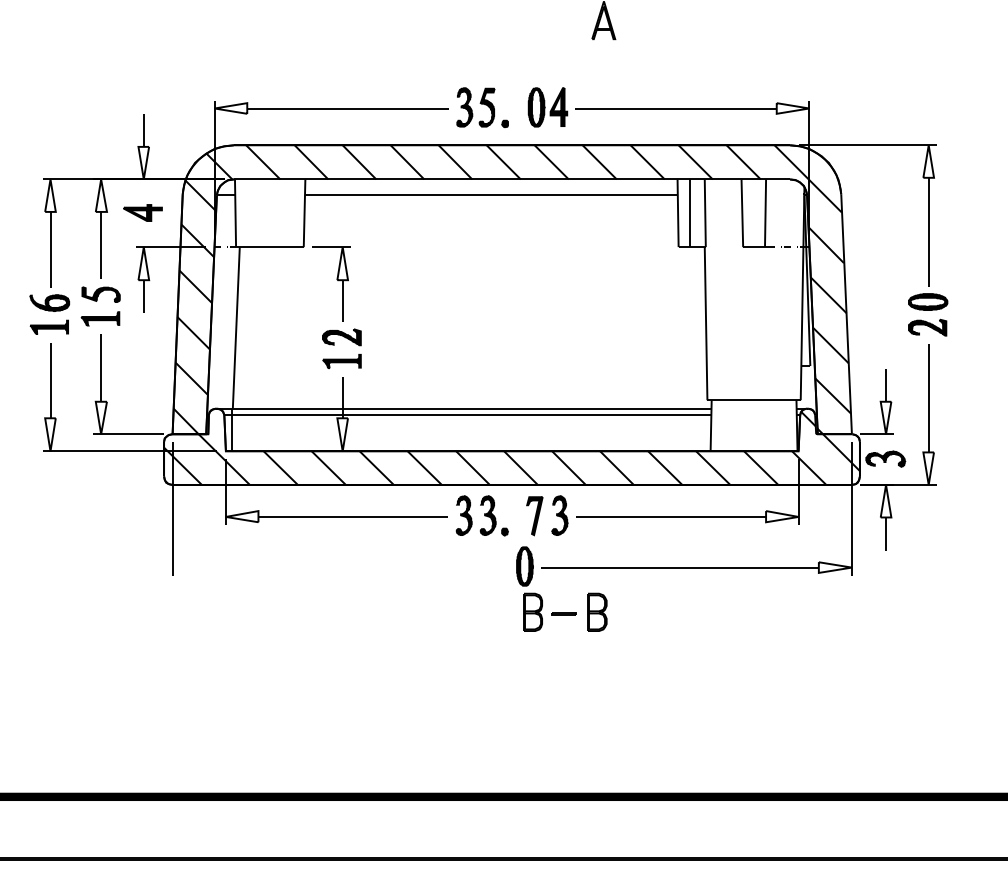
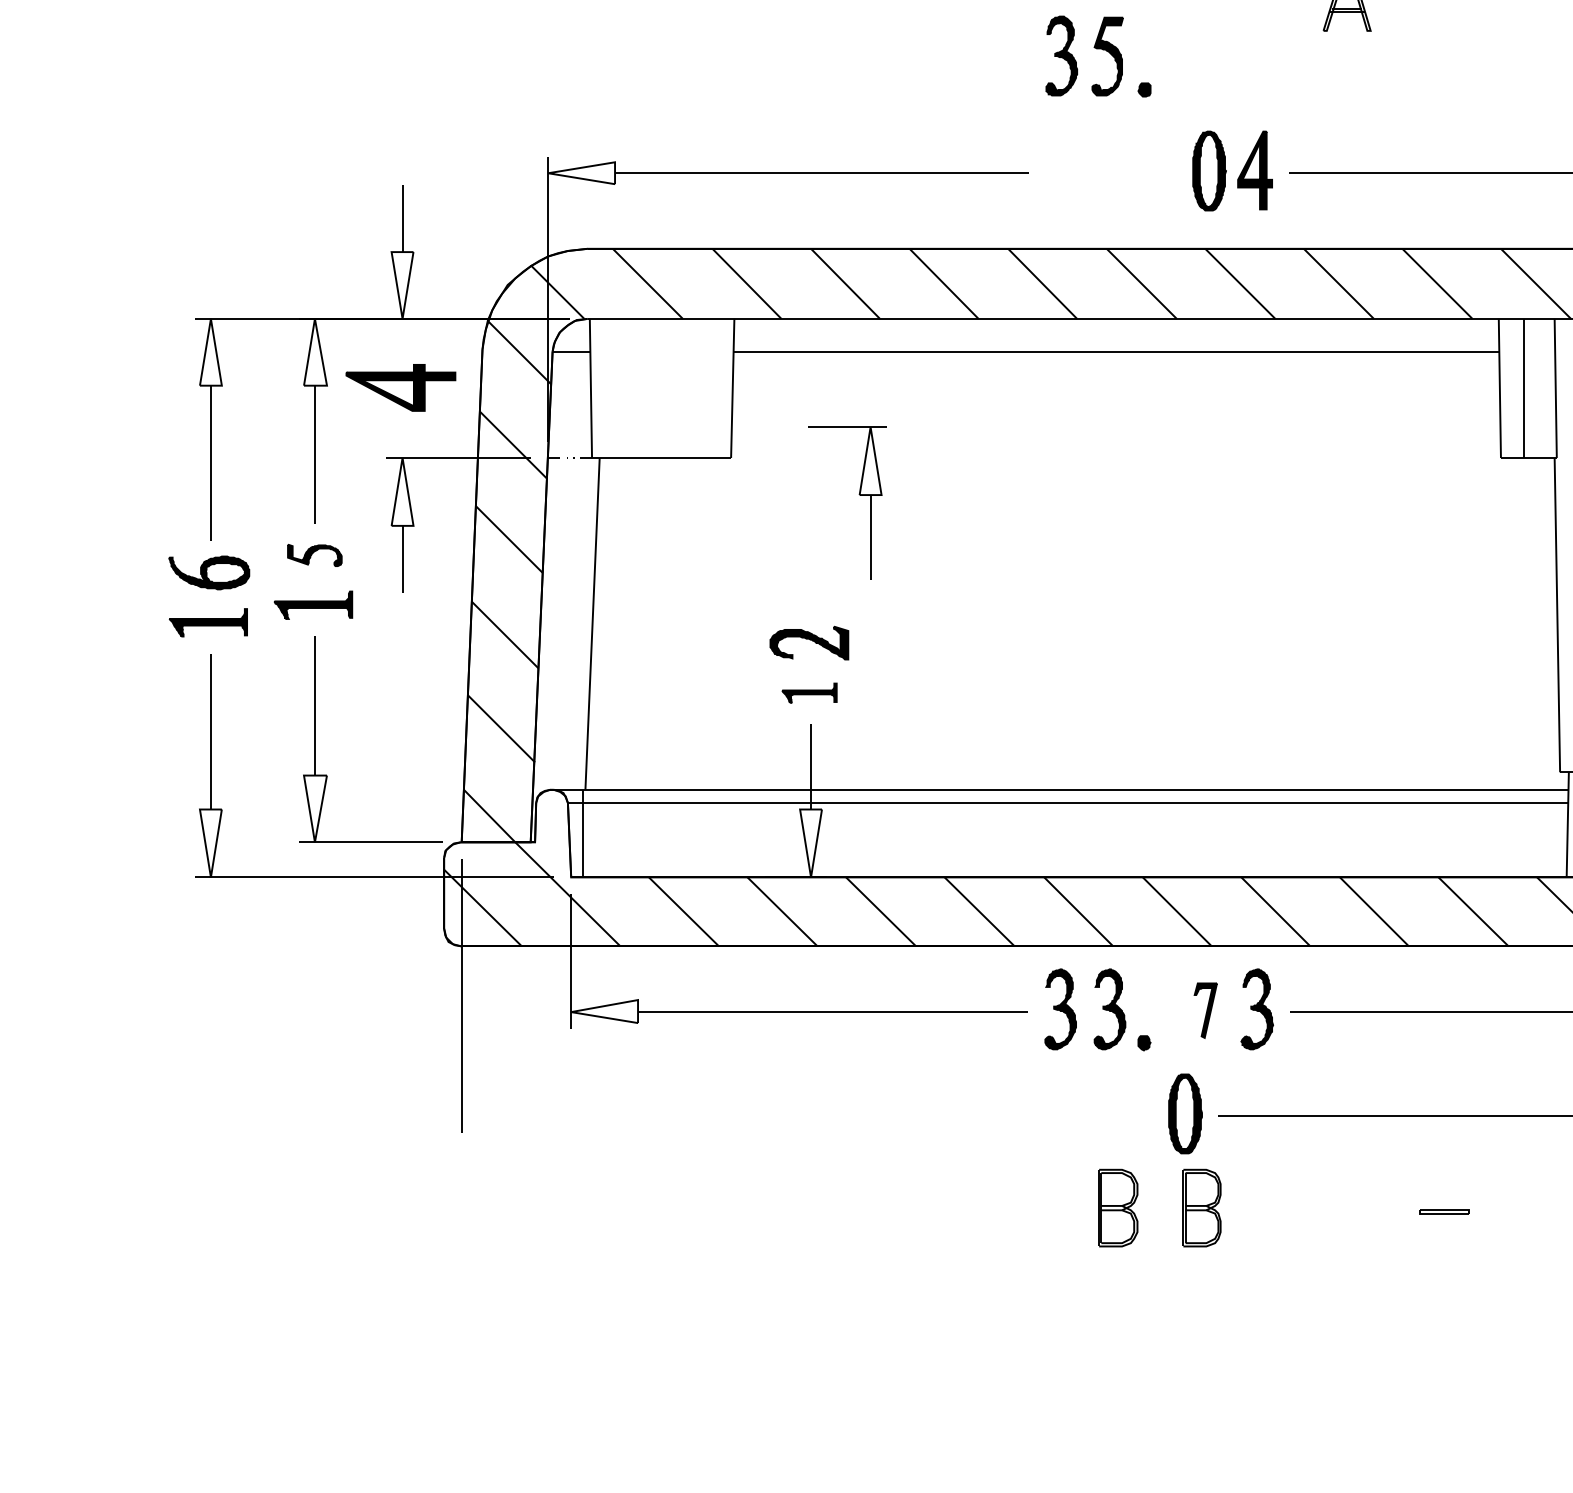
part: (482, 107) -> (1098, 56), moved
part: (142, 212) -> (399, 386), size x1.4
part: (336, 279) -> (857, 493), moved
part: (100, 294) -> (313, 555), size x0.7
part: (341, 361) -> (808, 692), size x0.7
part: (534, 516) -> (1204, 1011), size x0.7
part: (597, 611) -> (1118, 1206), moved
line: (563, 613) -> (1443, 1210), moved

